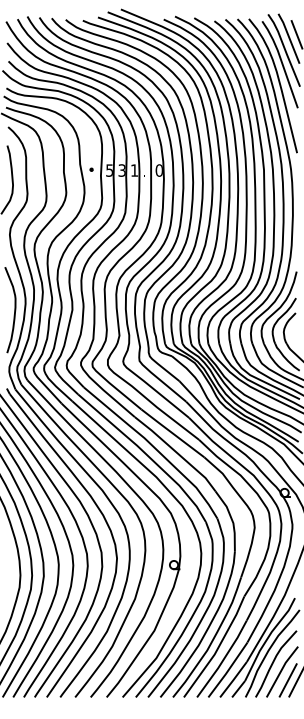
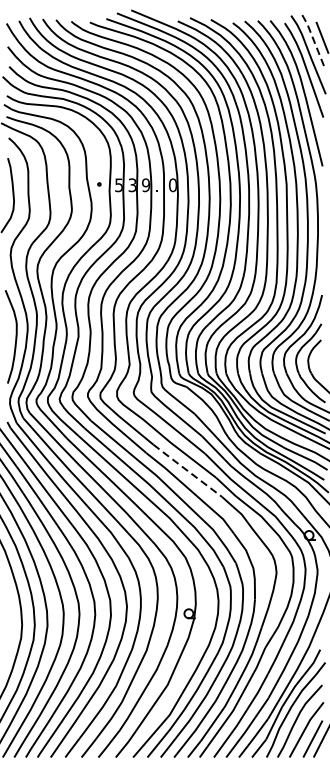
line: (289, 38) -> (314, 41), solid -> dashed
text: (134, 170) -> (145, 185), 1 -> 9
line: (172, 433) -> (187, 470), solid -> dashed

